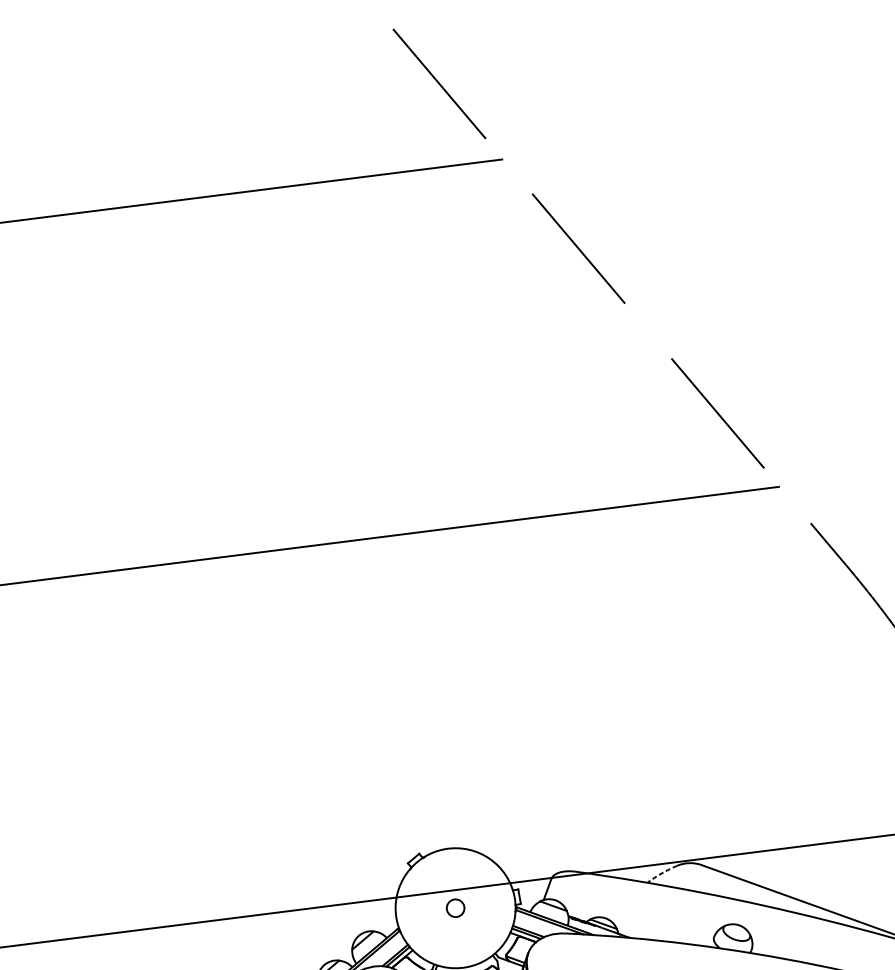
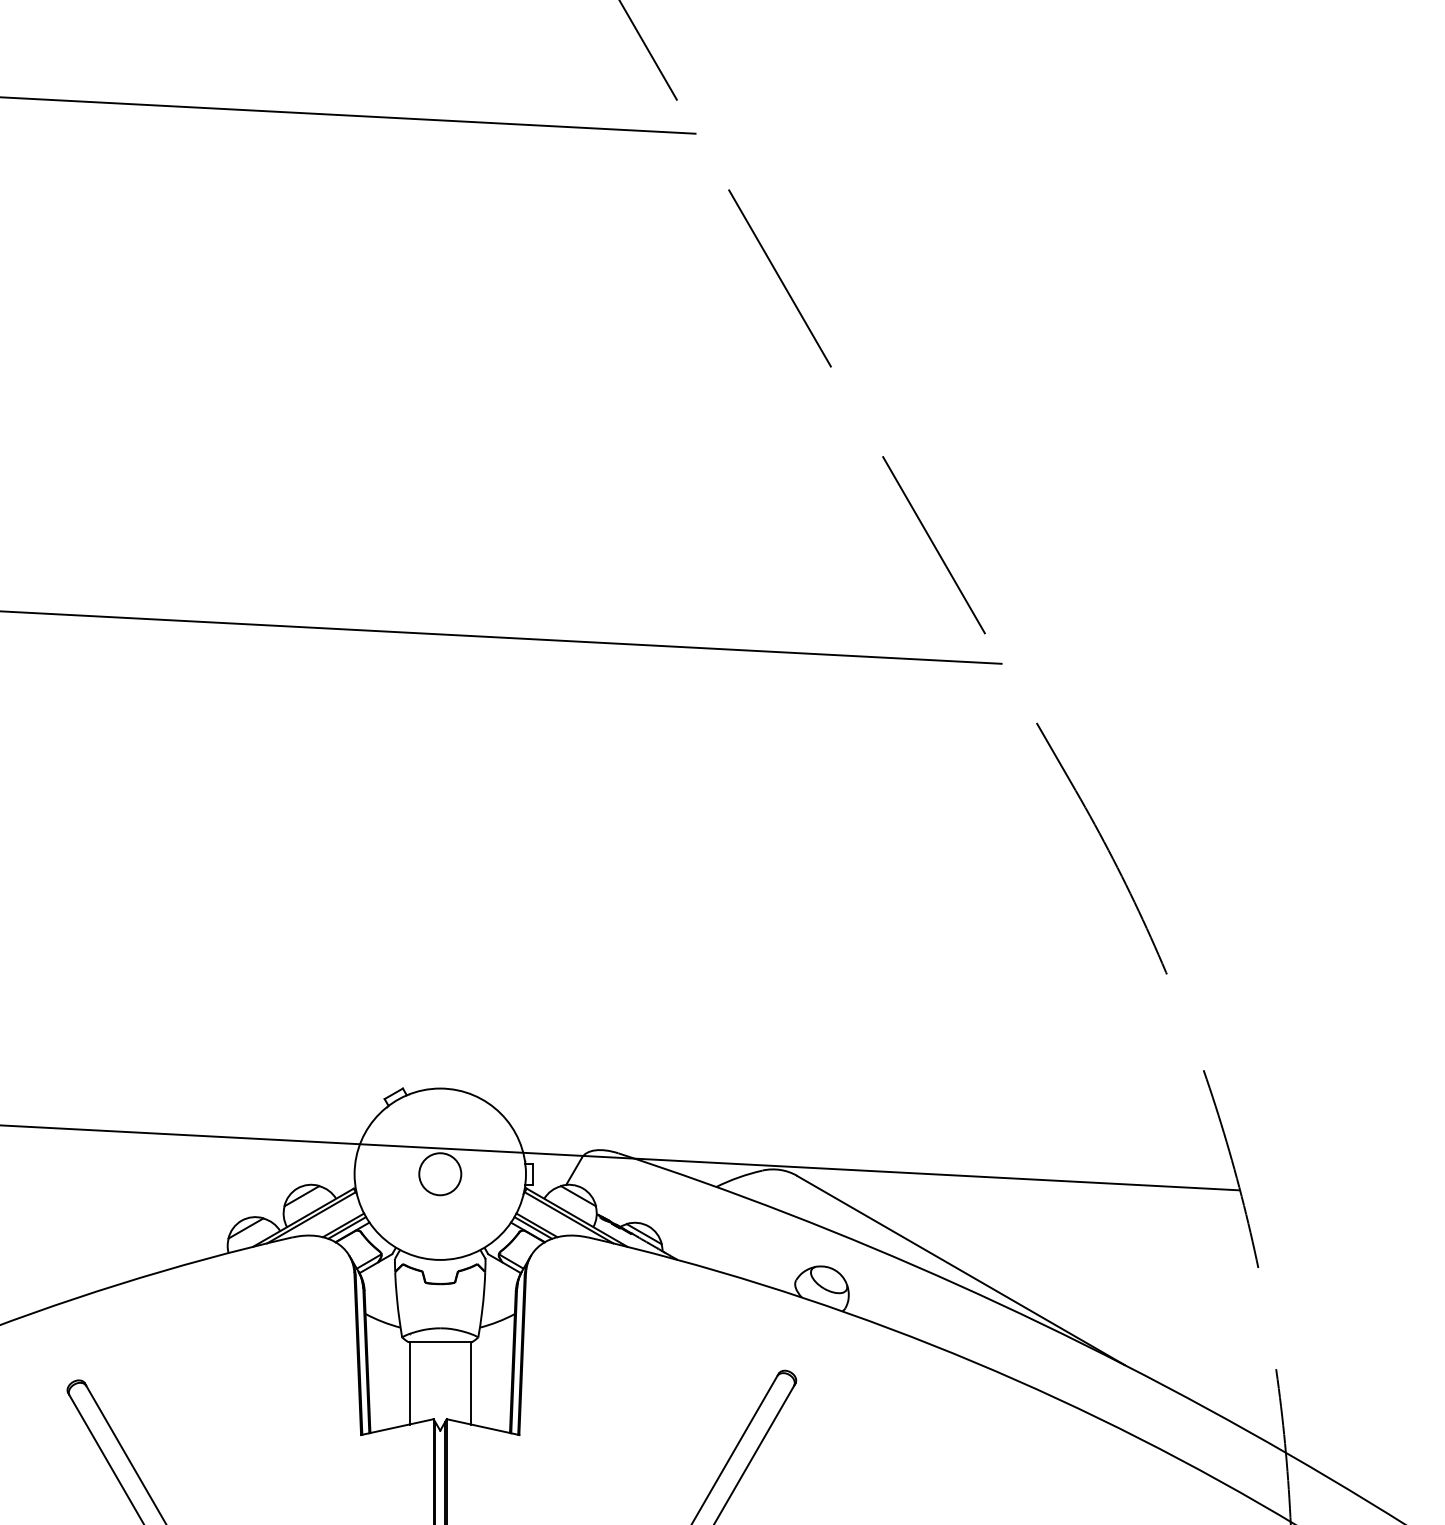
arc: (661, 873) -> (738, 1177), dashed -> solid
circle: (455, 908) -> (440, 1174), size x1.67

